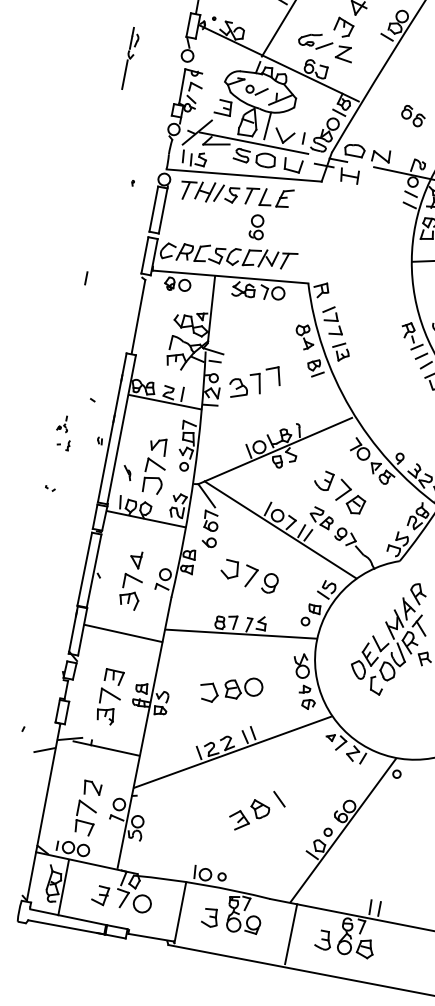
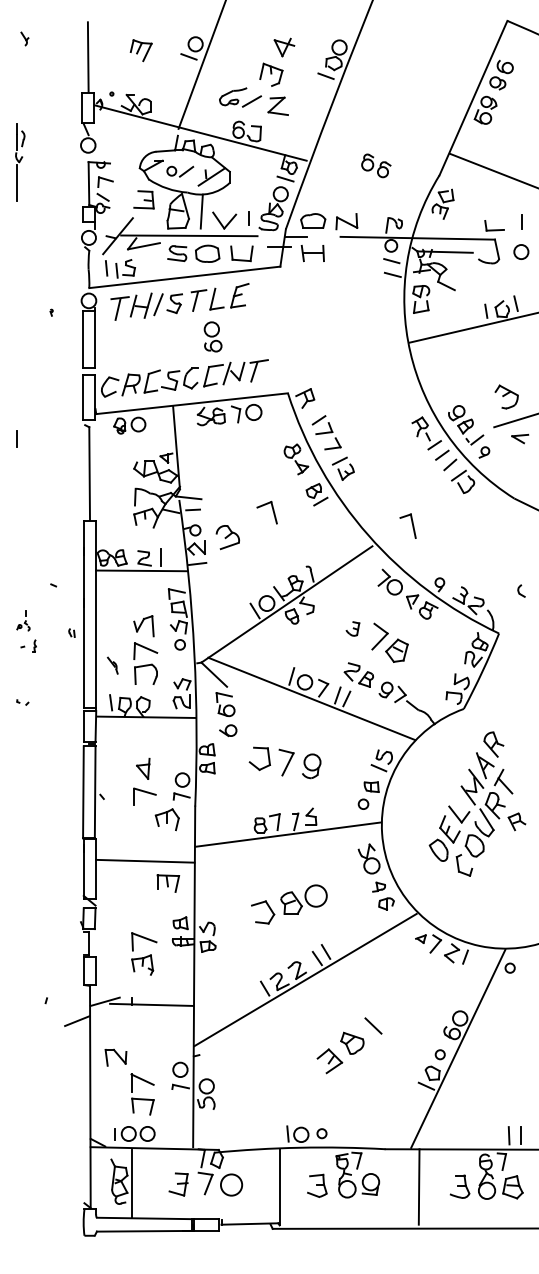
part: (255, 382) -> (407, 525), moved
part: (323, 480) -> (352, 628), size x0.6
part: (128, 599) -> (166, 819), moved
part: (114, 677) -> (168, 883), moved
part: (92, 788) -> (115, 1057), moved

